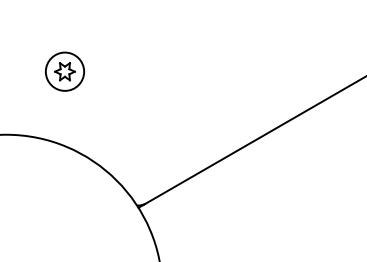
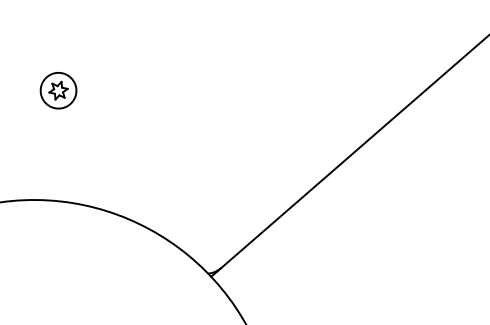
part: (64, 71) -> (57, 90), size x0.6

